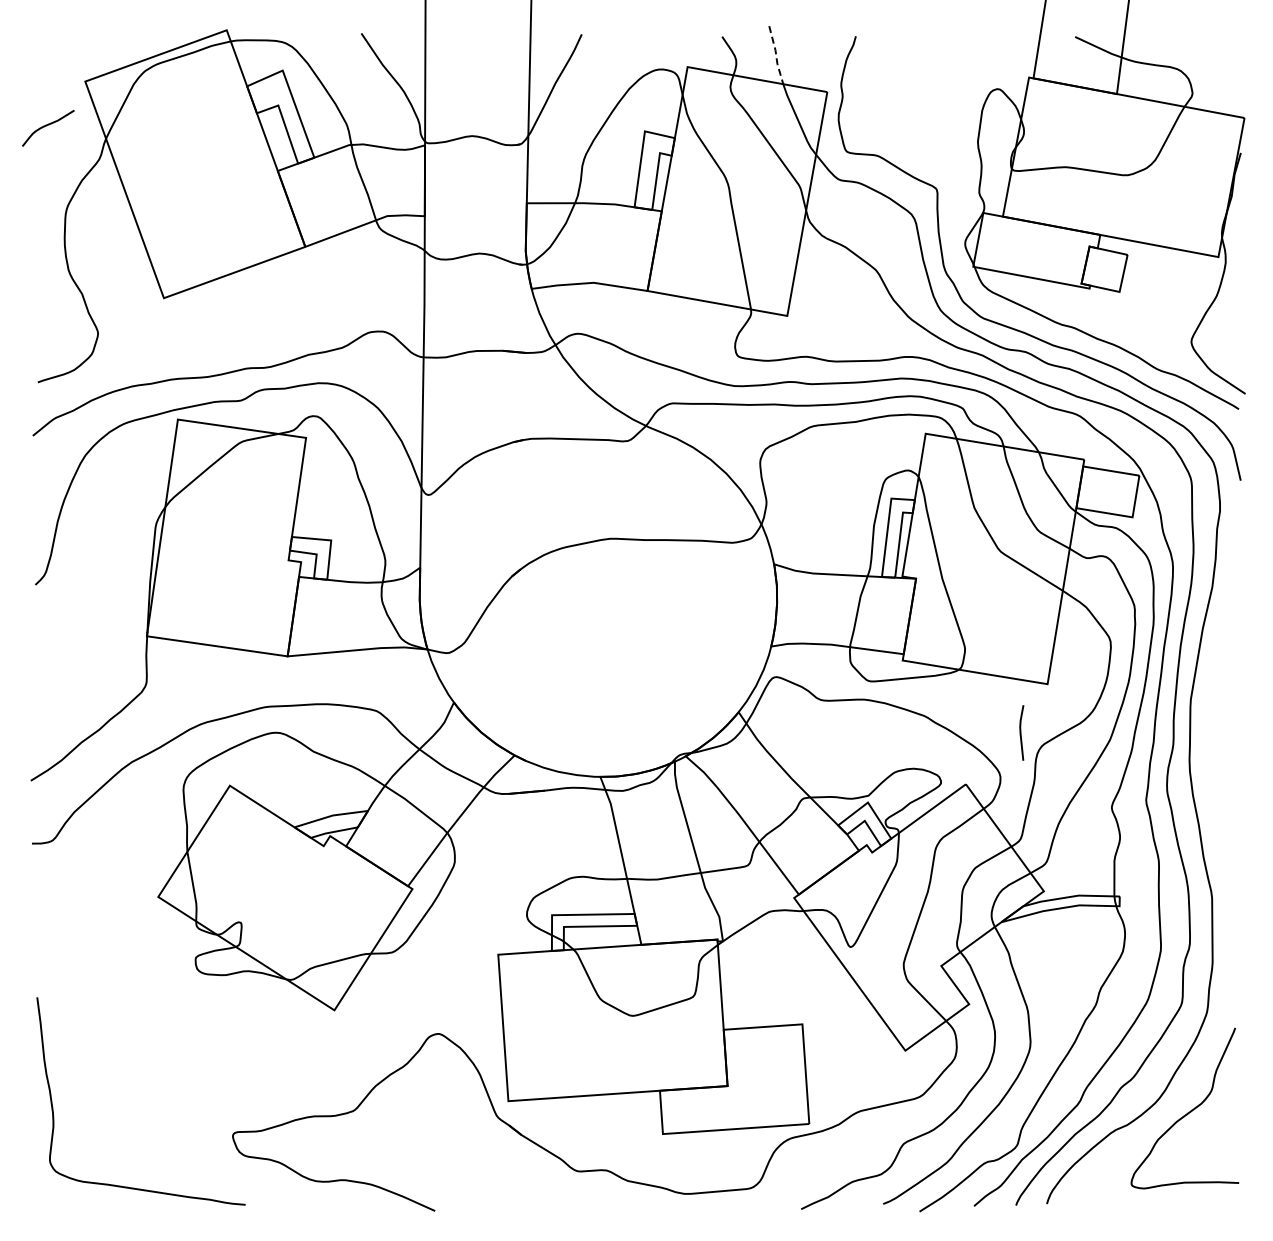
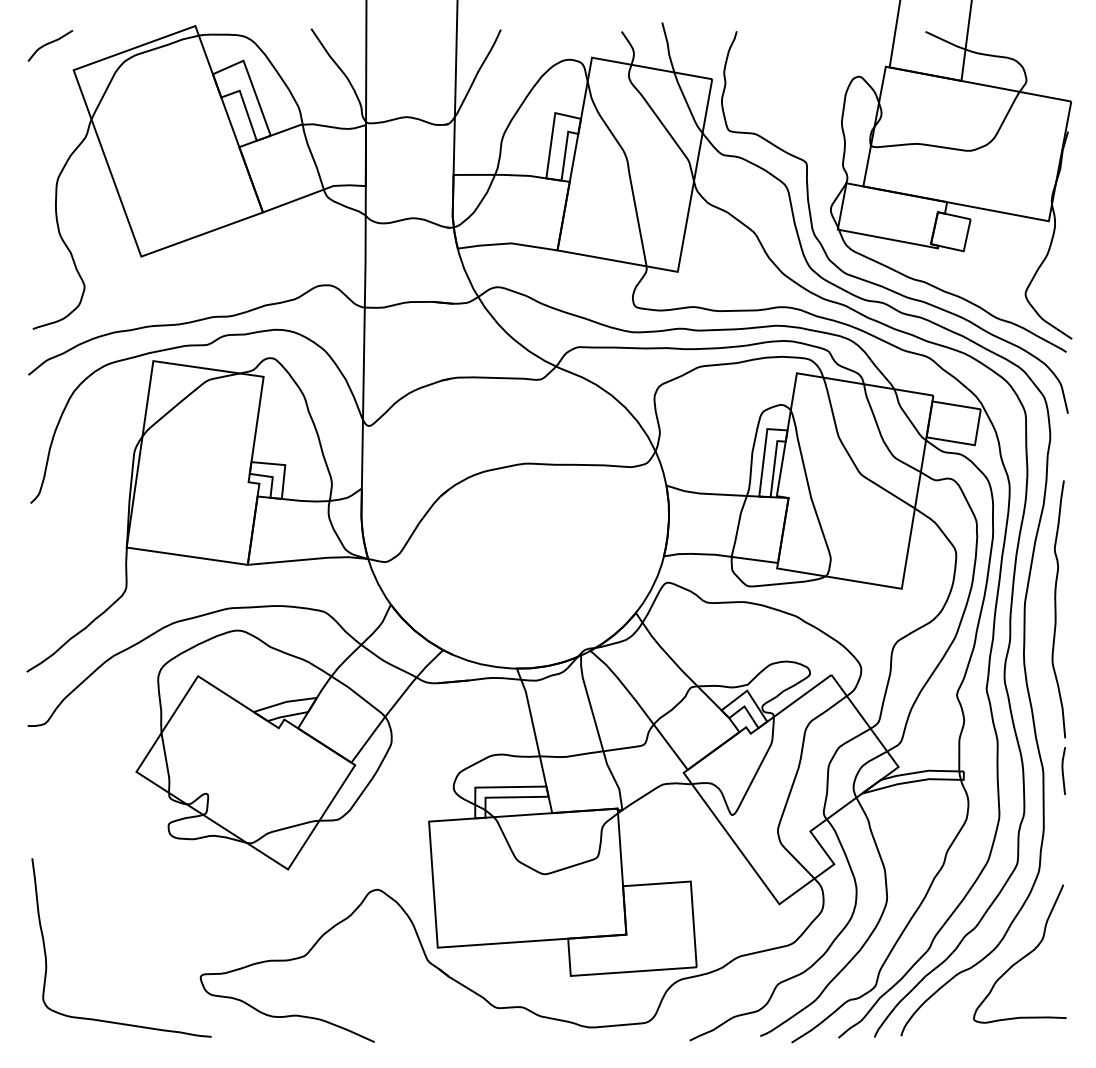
line: (776, 55) -> (668, 47), dashed -> solid
curve: (48, 125) -> (50, 43), moved
curve: (1227, 707) -> (1056, 608), added
line: (1021, 732) -> (1063, 770), moved

